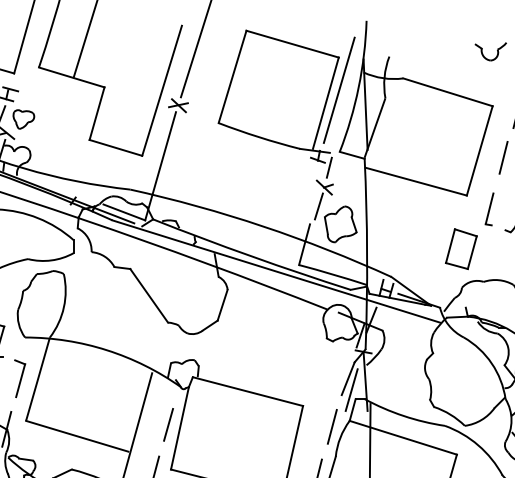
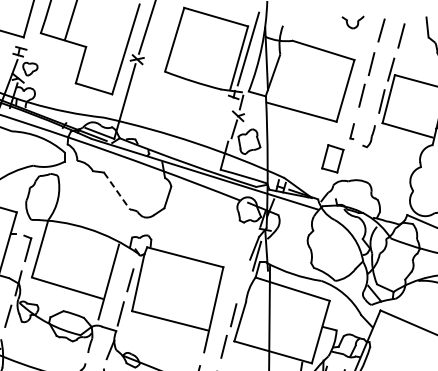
part: (488, 209) -> (351, 131), size x0.7
line: (149, 296) -> (117, 191), solid -> dashed
line: (332, 426) -> (243, 281), removed

